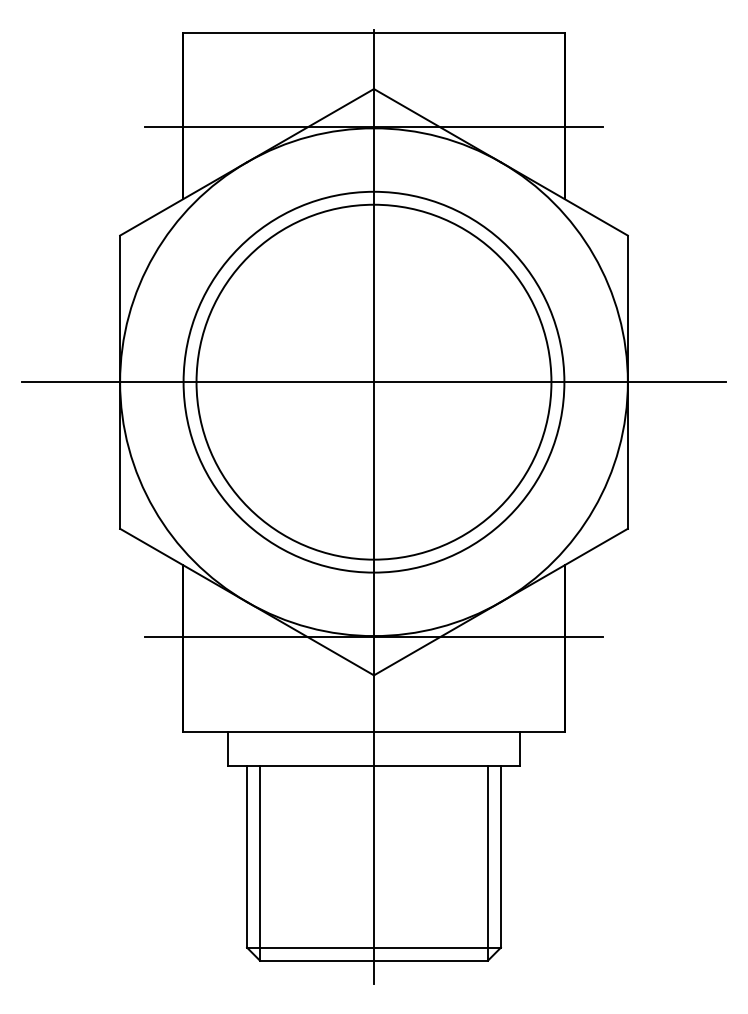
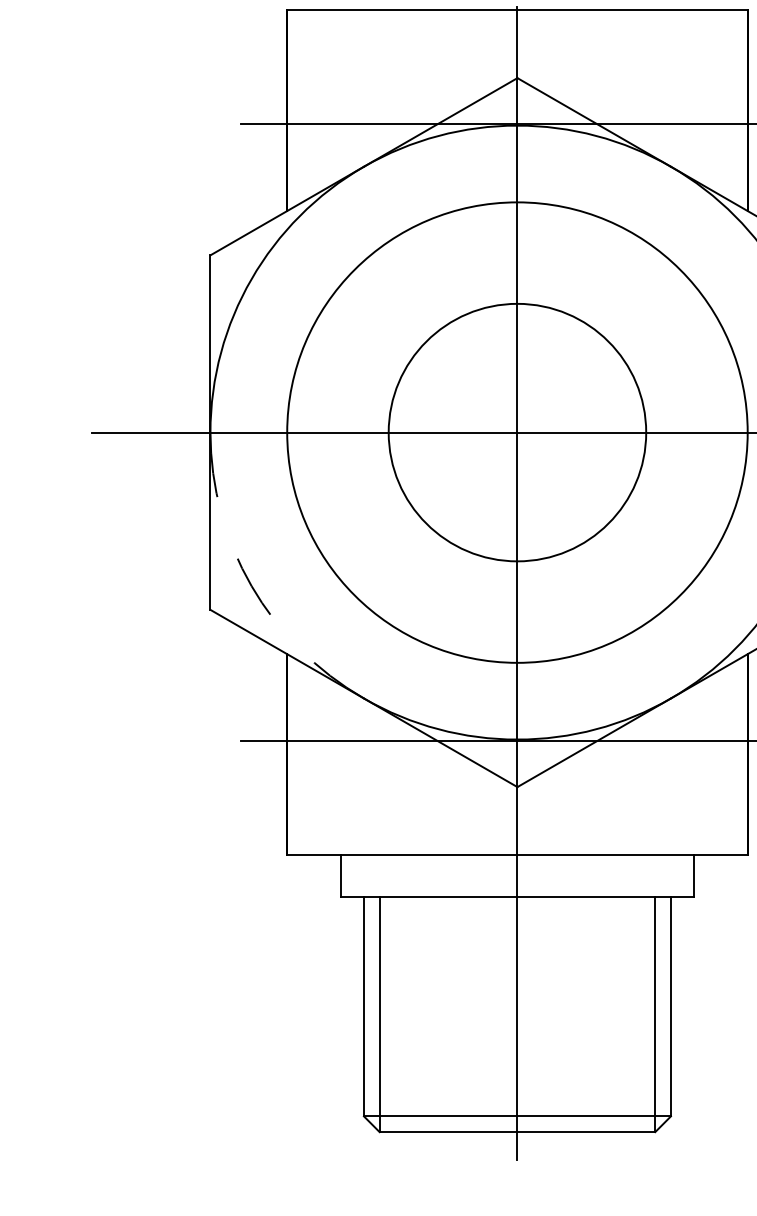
circle: (373, 381) -> (516, 431), size x0.6
arc: (154, 509) -> (252, 586), solid -> dashed

